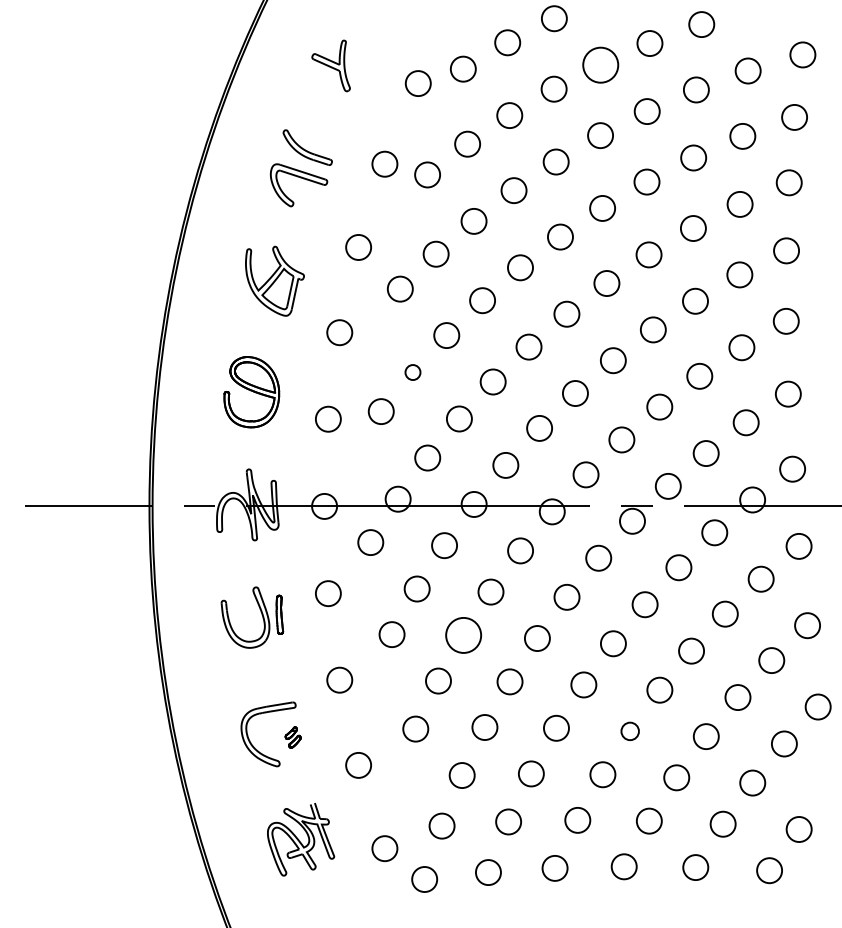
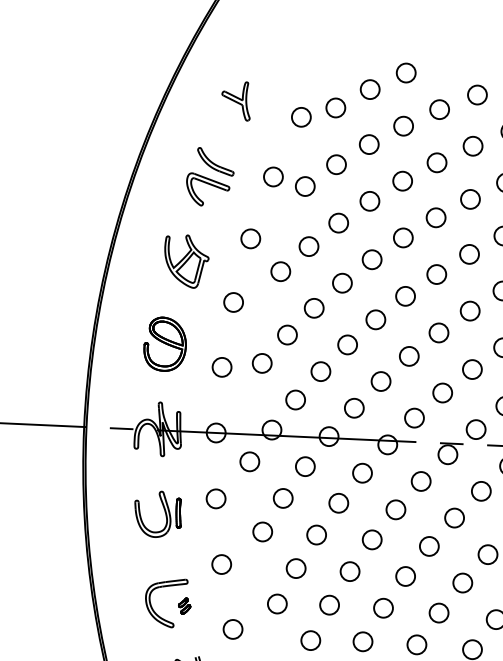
circle: (600, 64) -> (439, 109), size x0.71
circle: (412, 372) -> (287, 334), size x1.67
circle: (463, 635) -> (316, 535), size x0.71
circle: (629, 731) -> (438, 613), size x1.43

